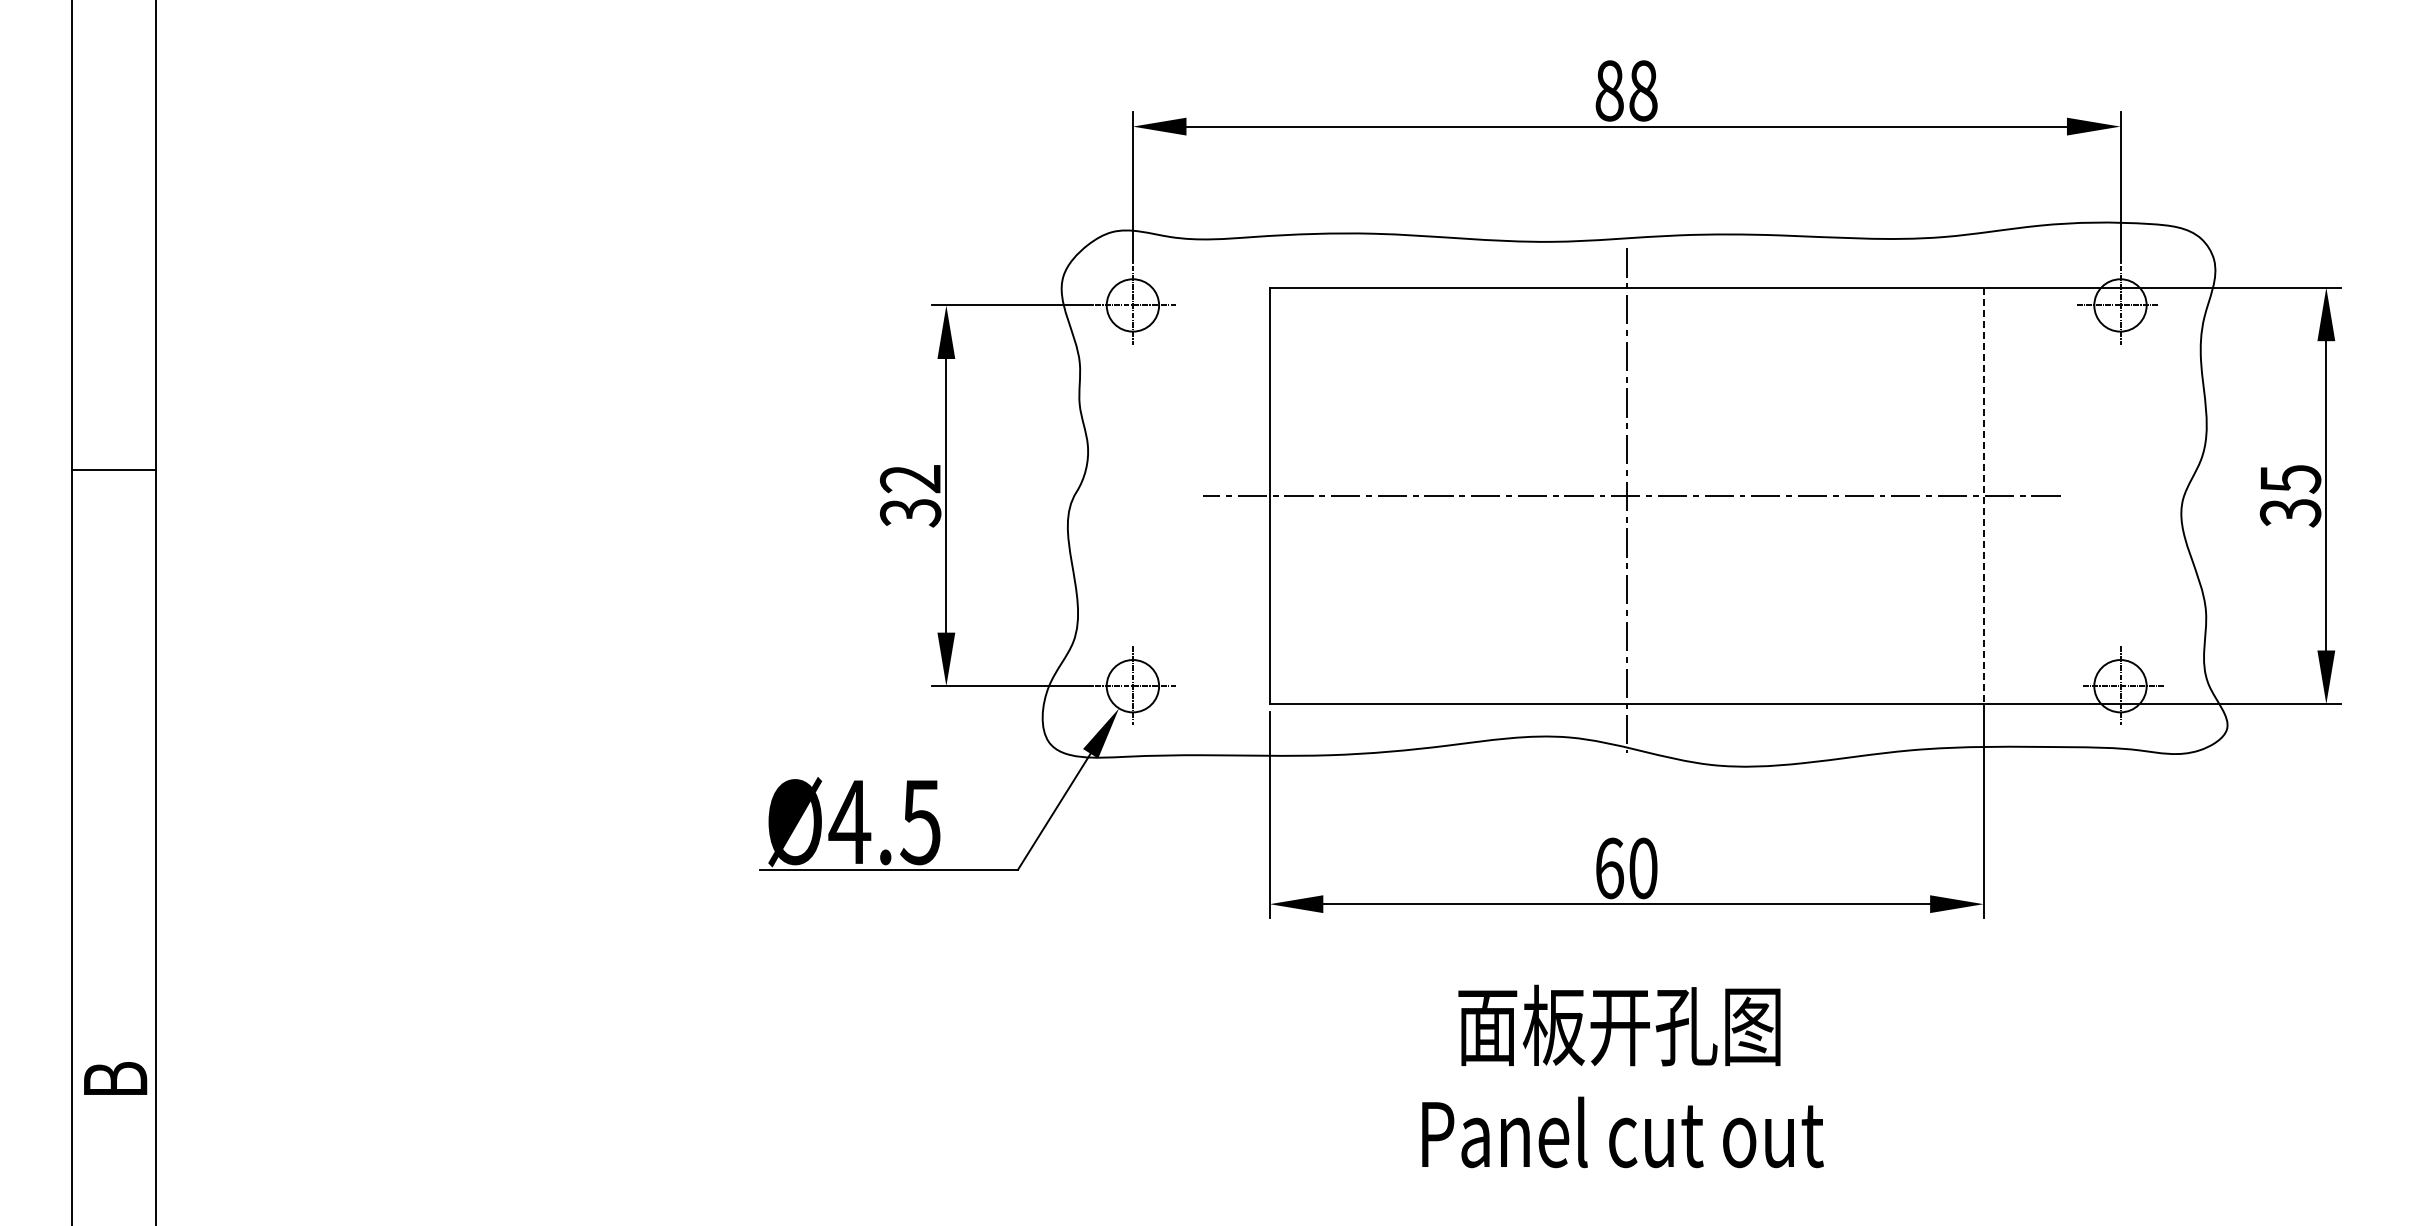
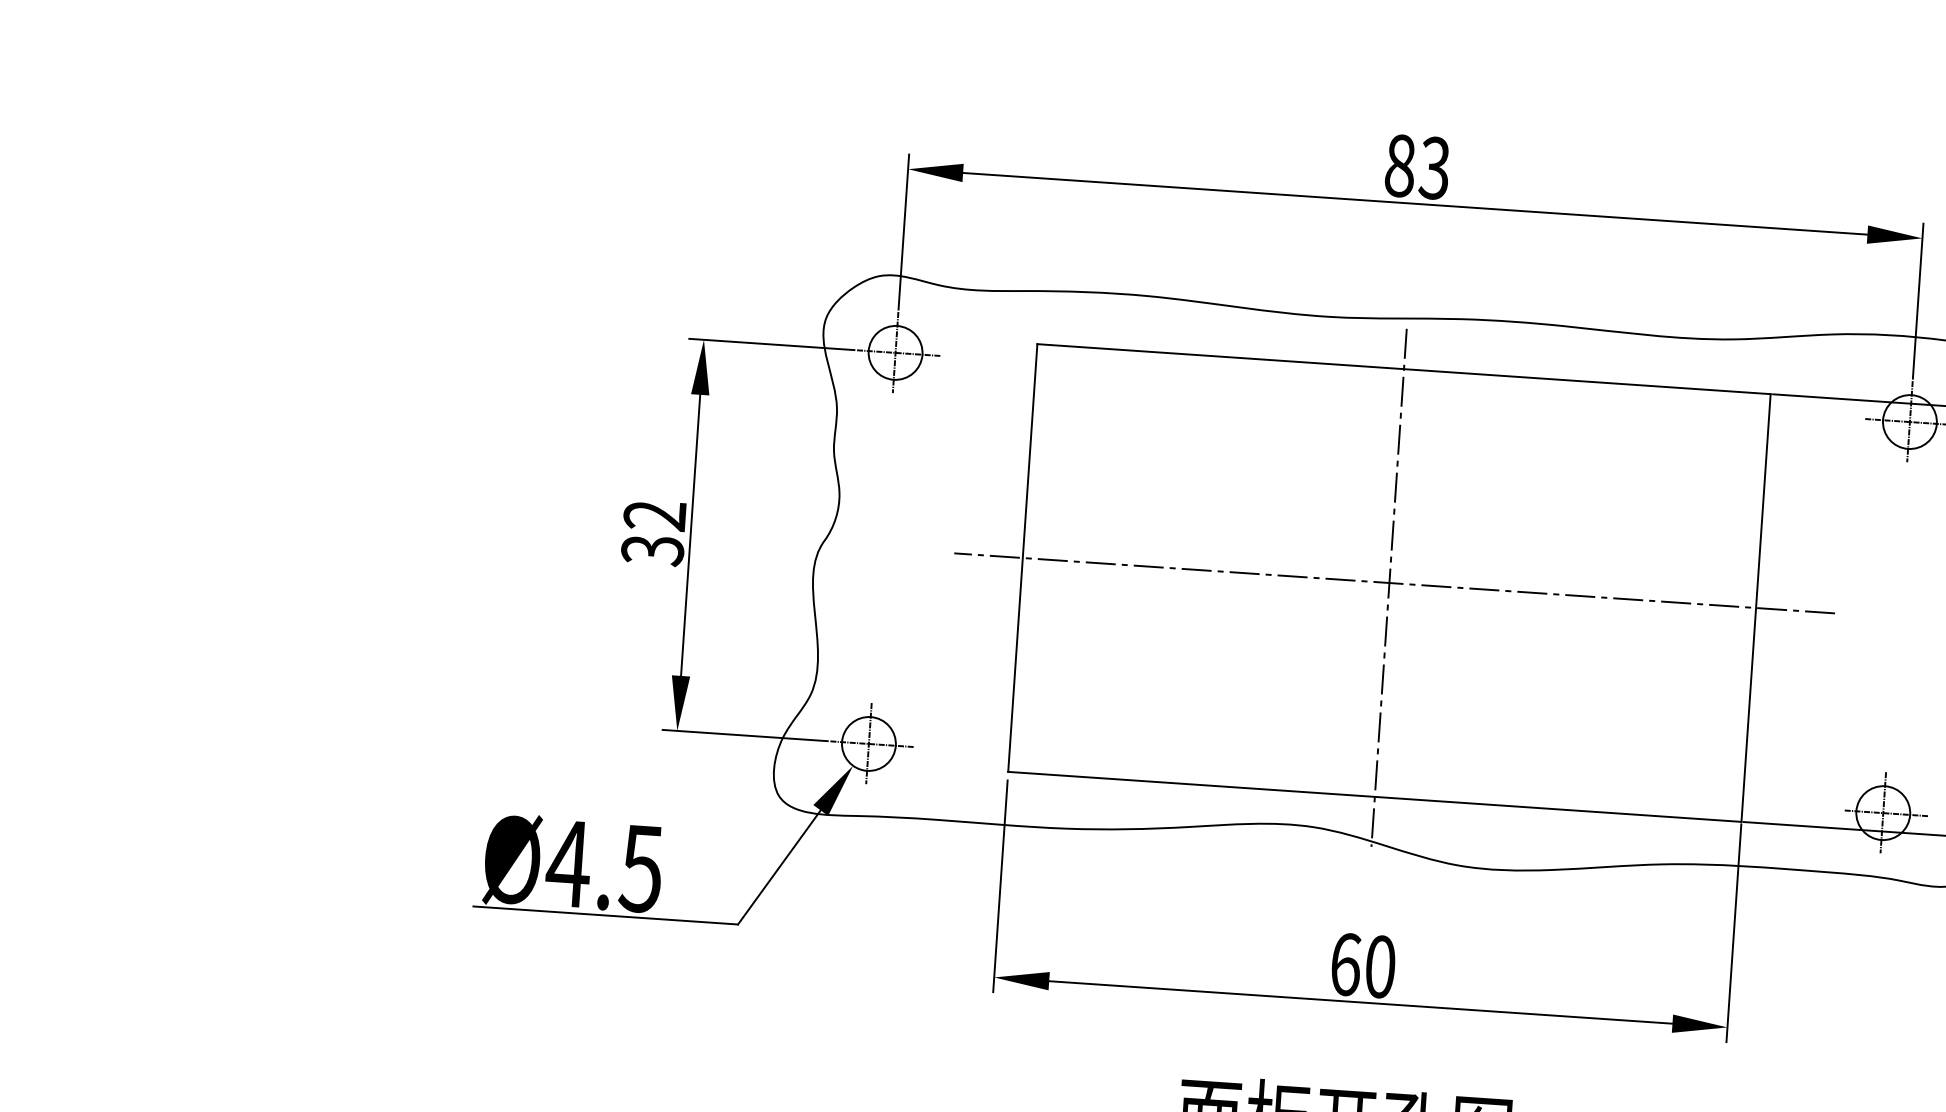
text: (1642, 90) -> (1434, 167), 88 -> 83
line: (1983, 496) -> (1755, 608), dashed -> solid

